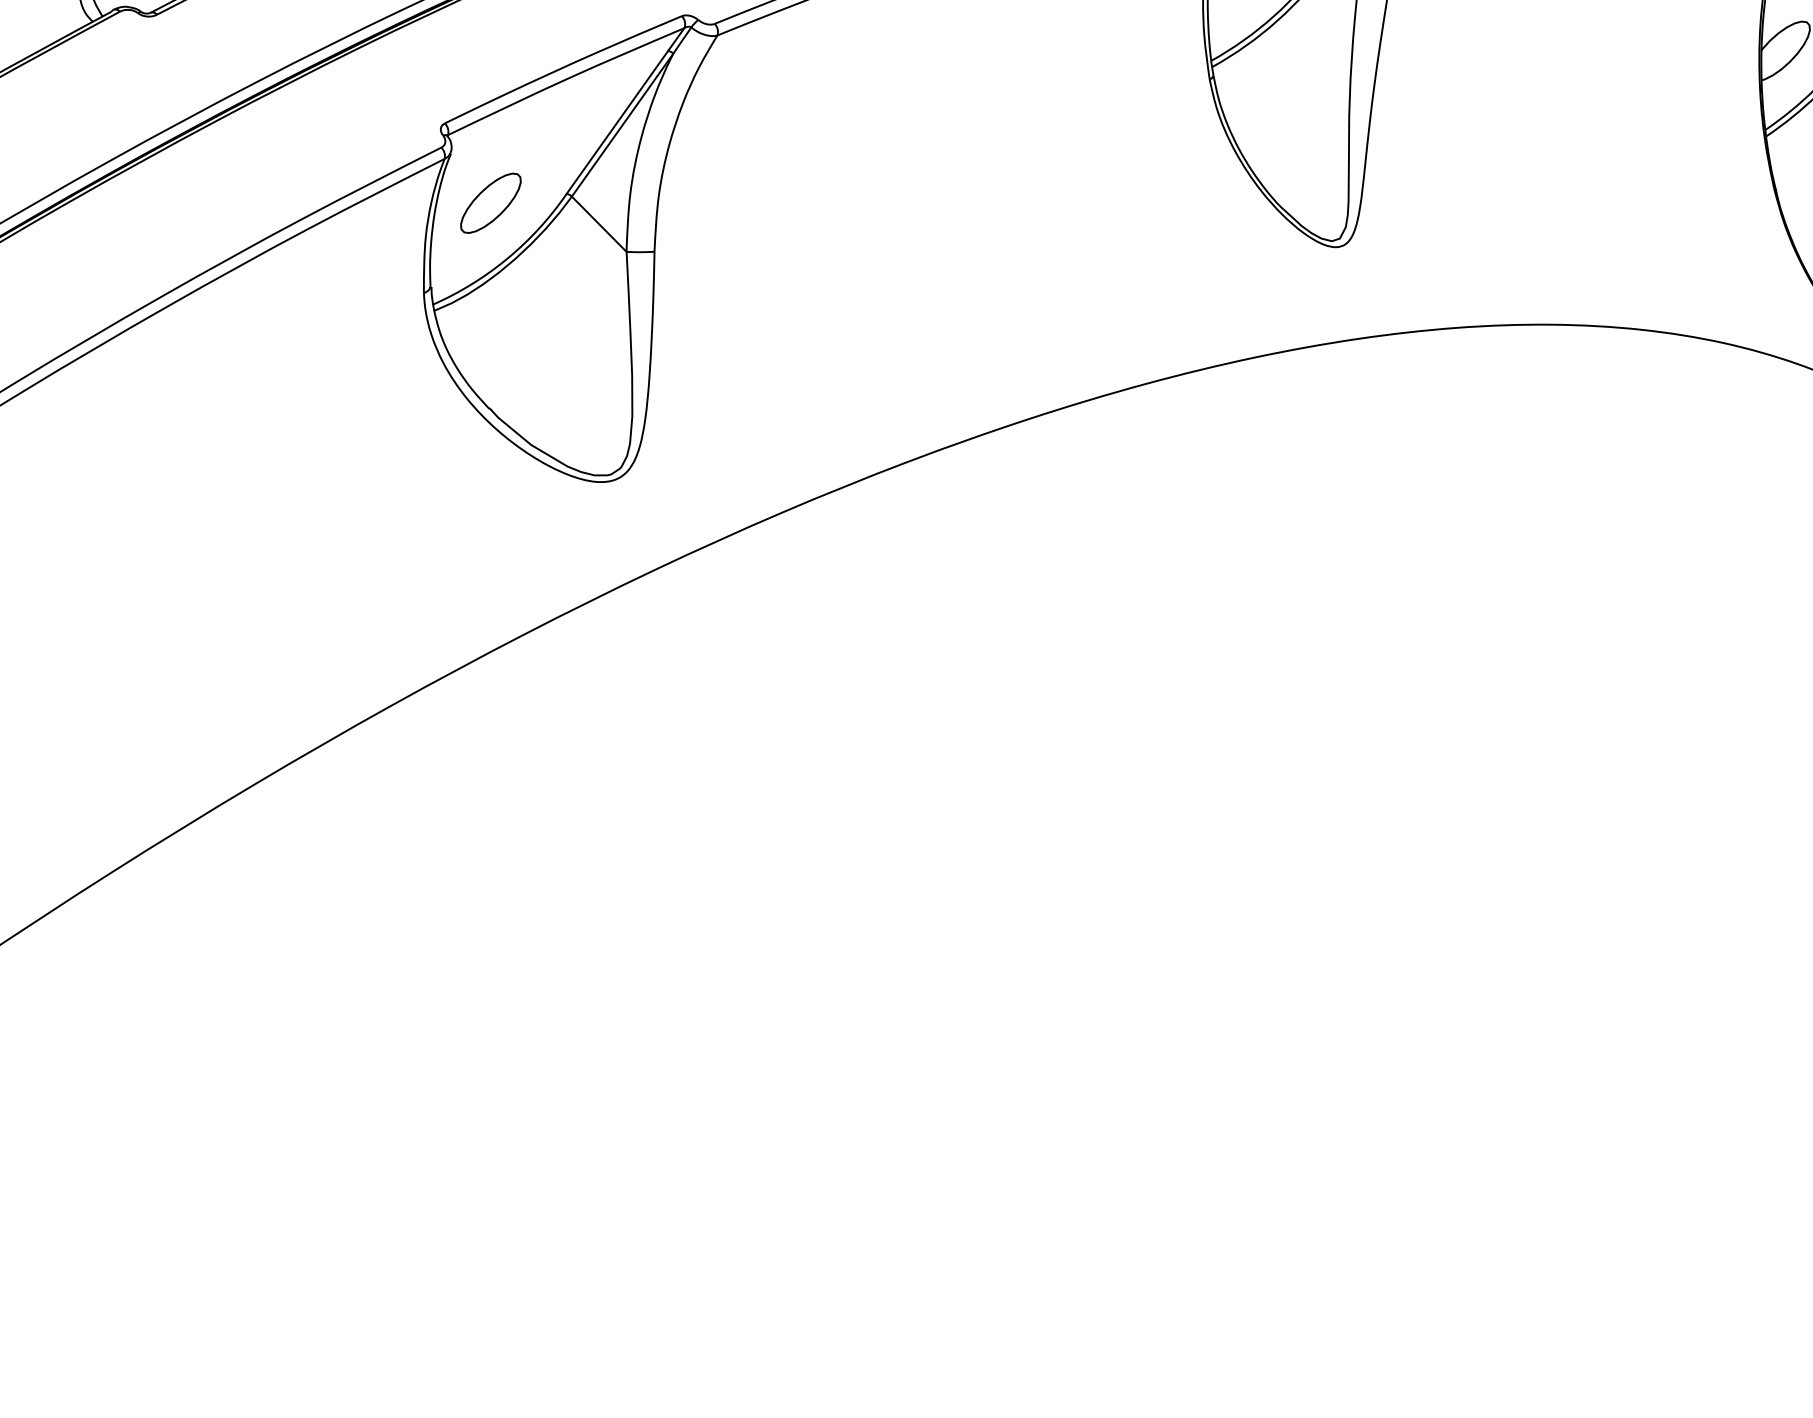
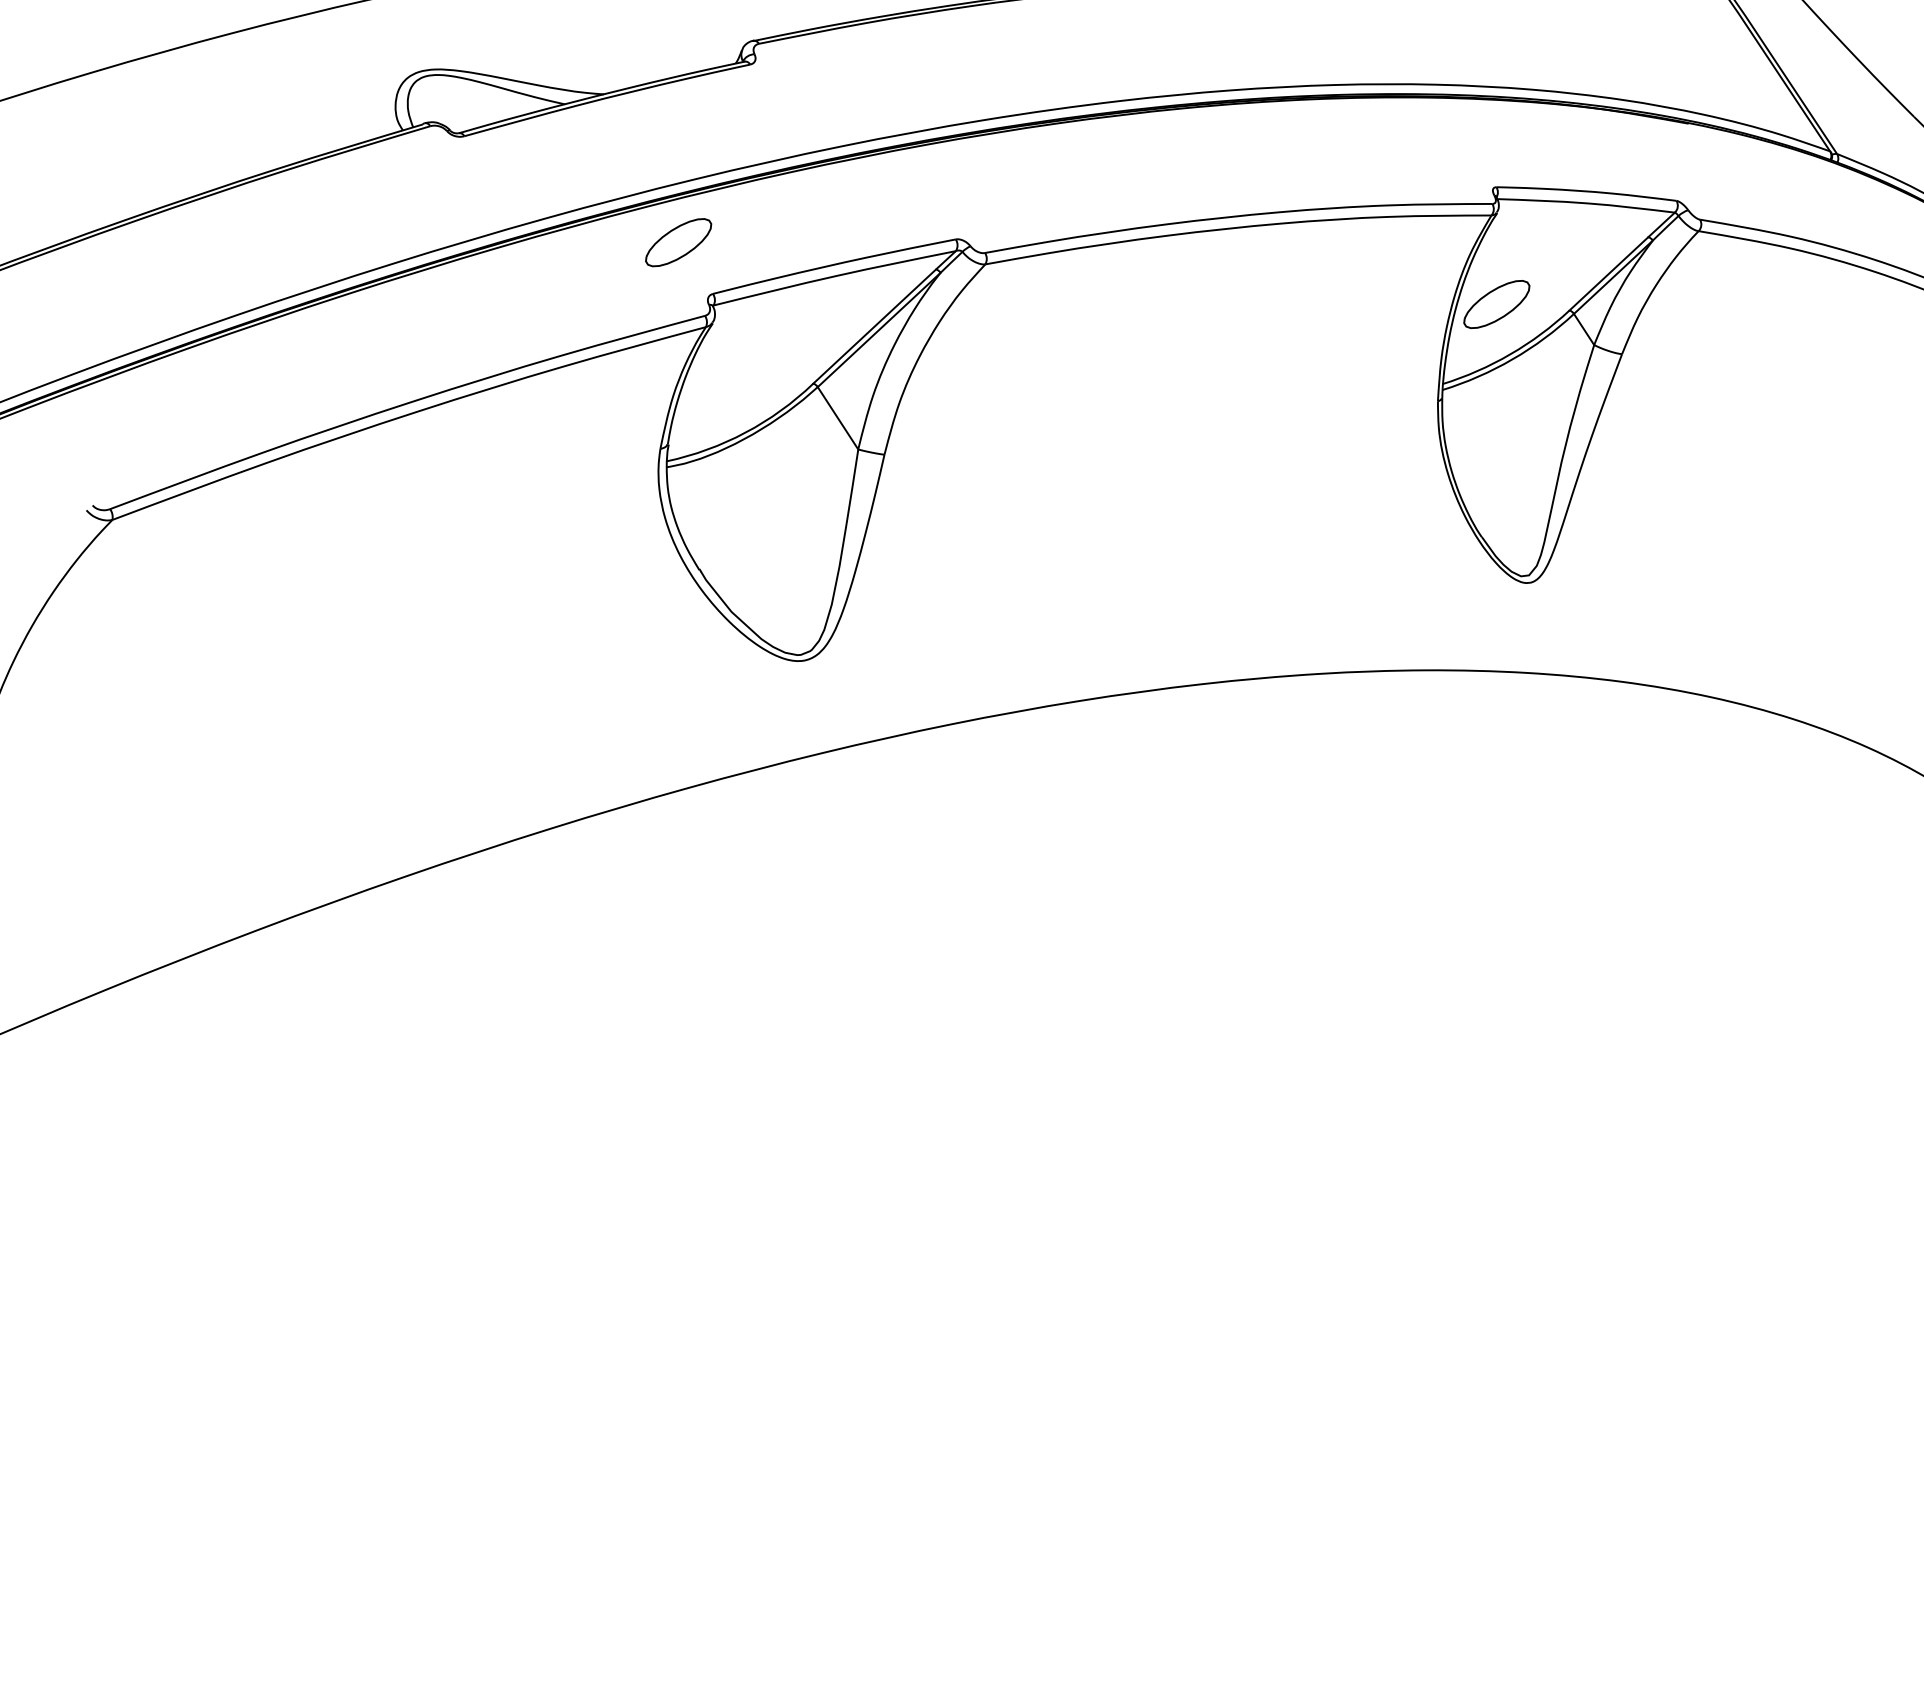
part: (490, 203) -> (678, 242), moved

